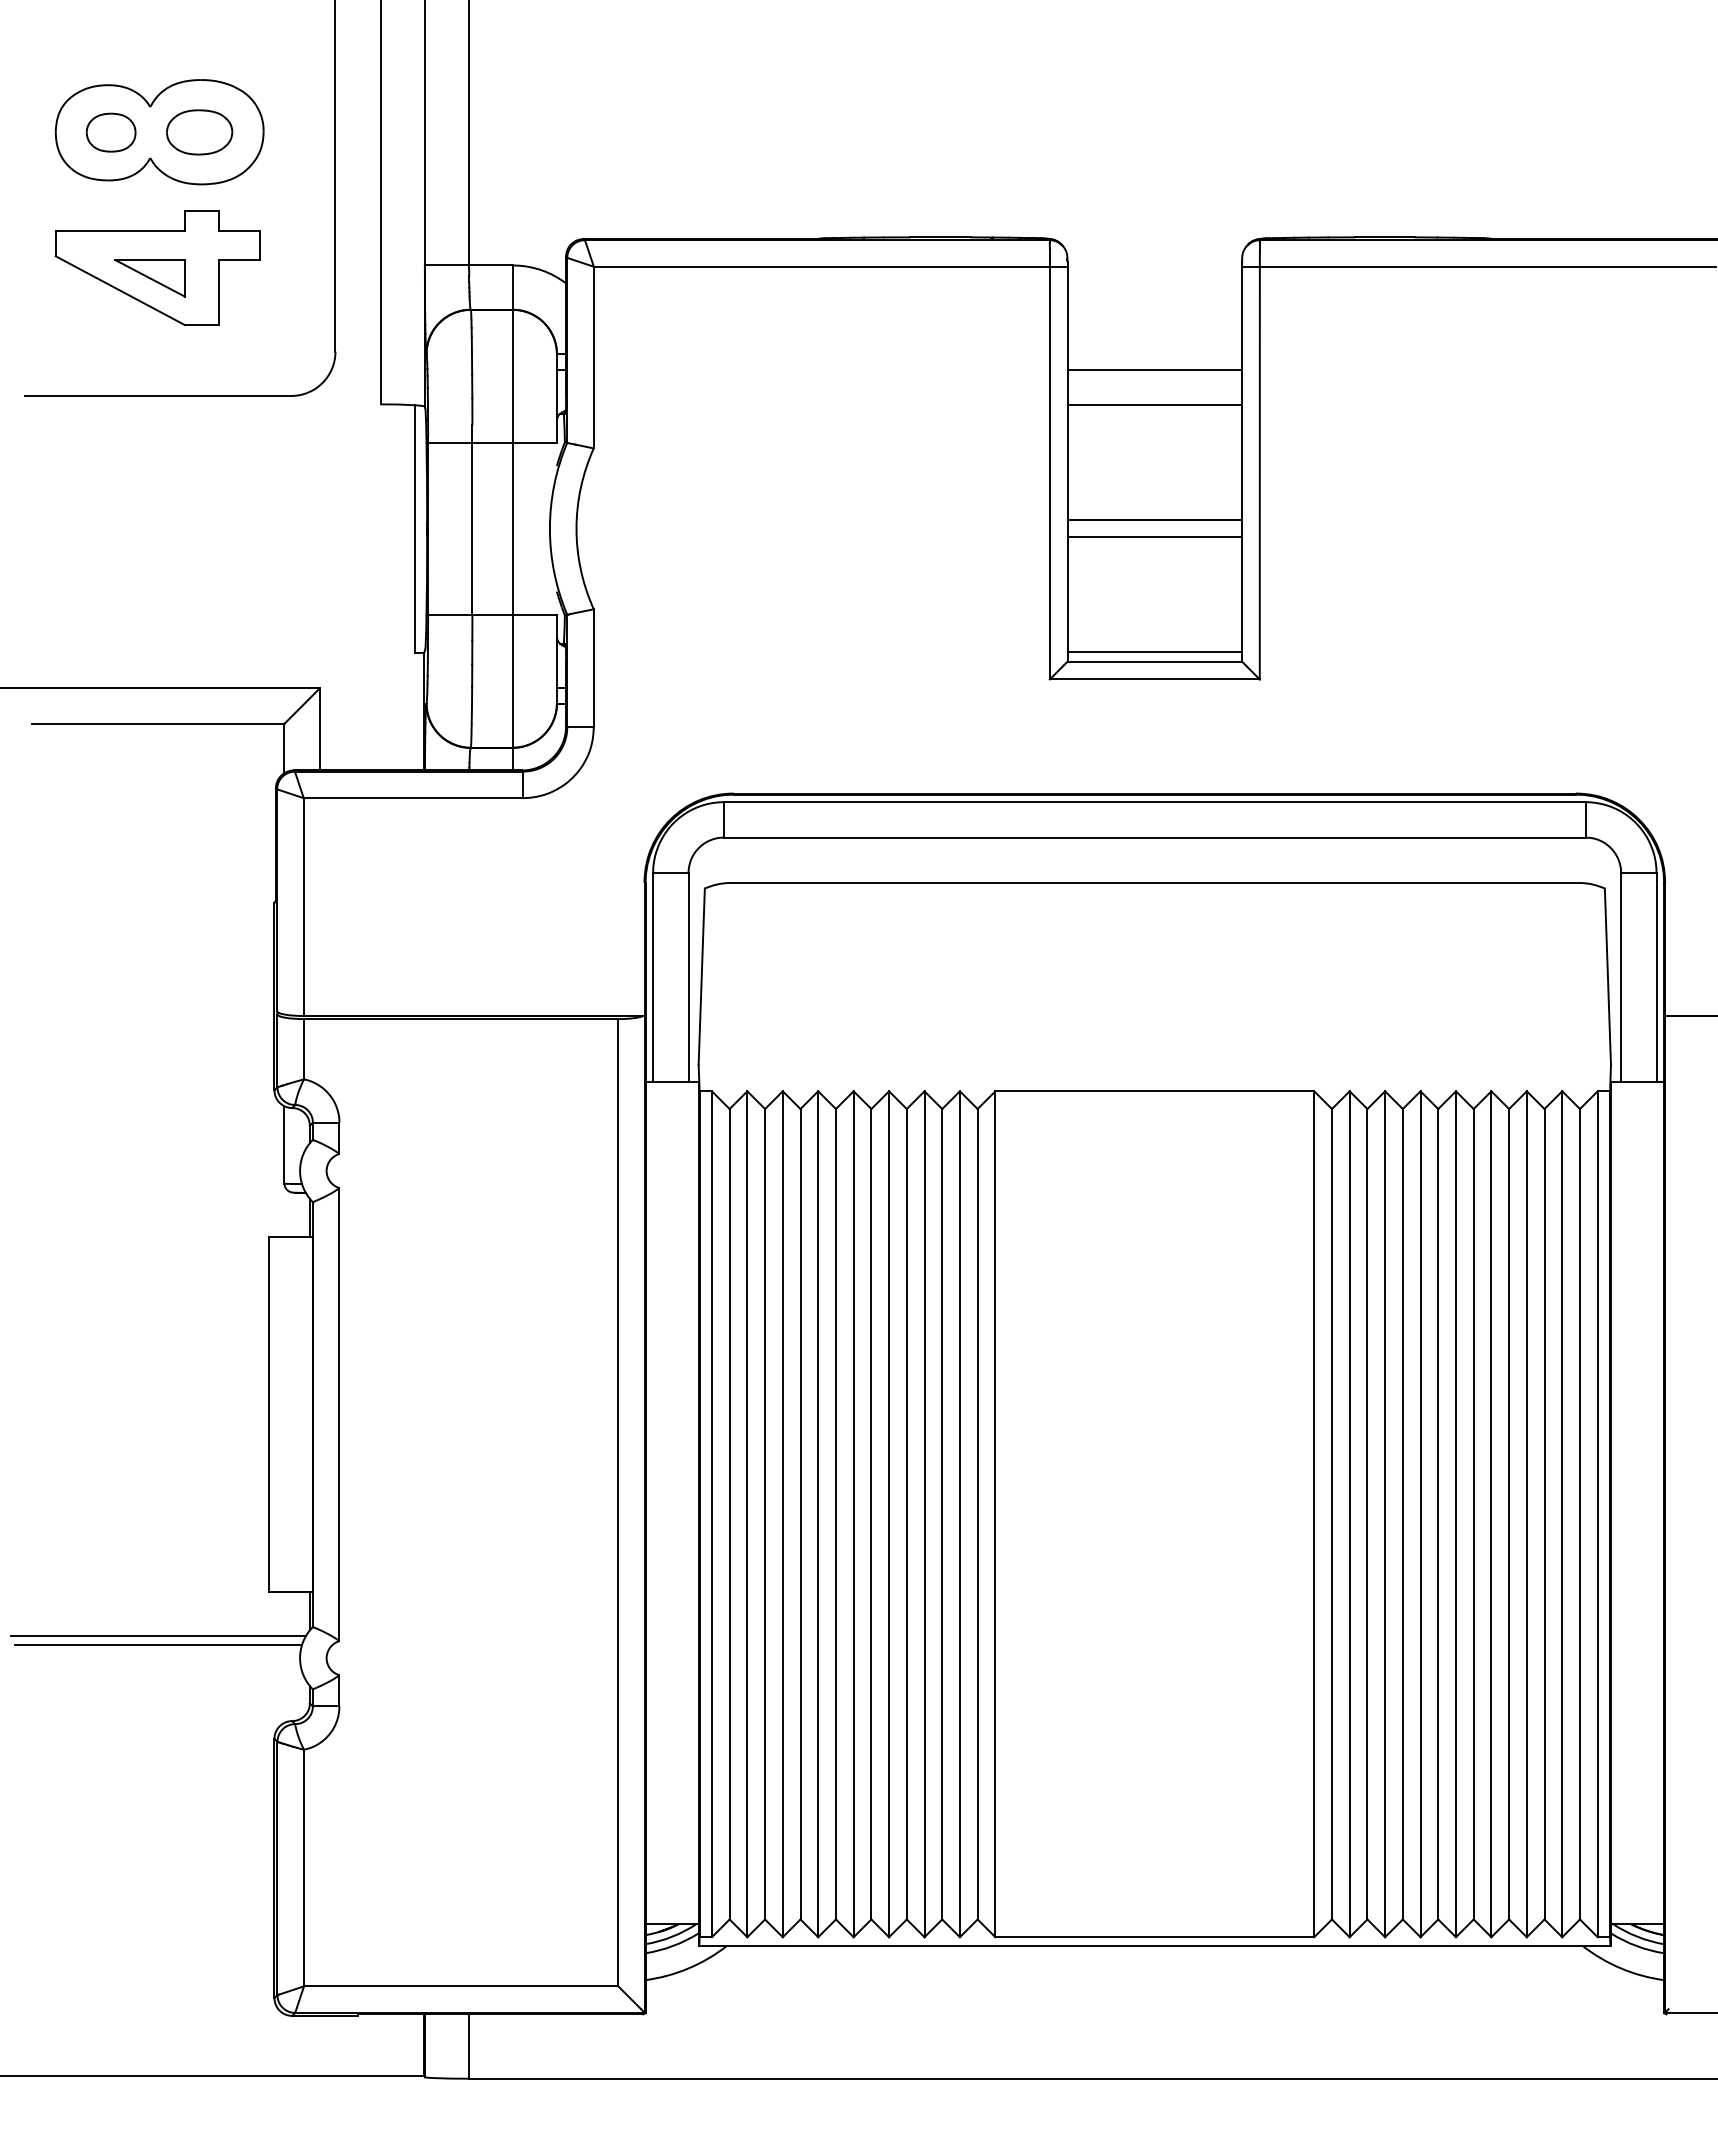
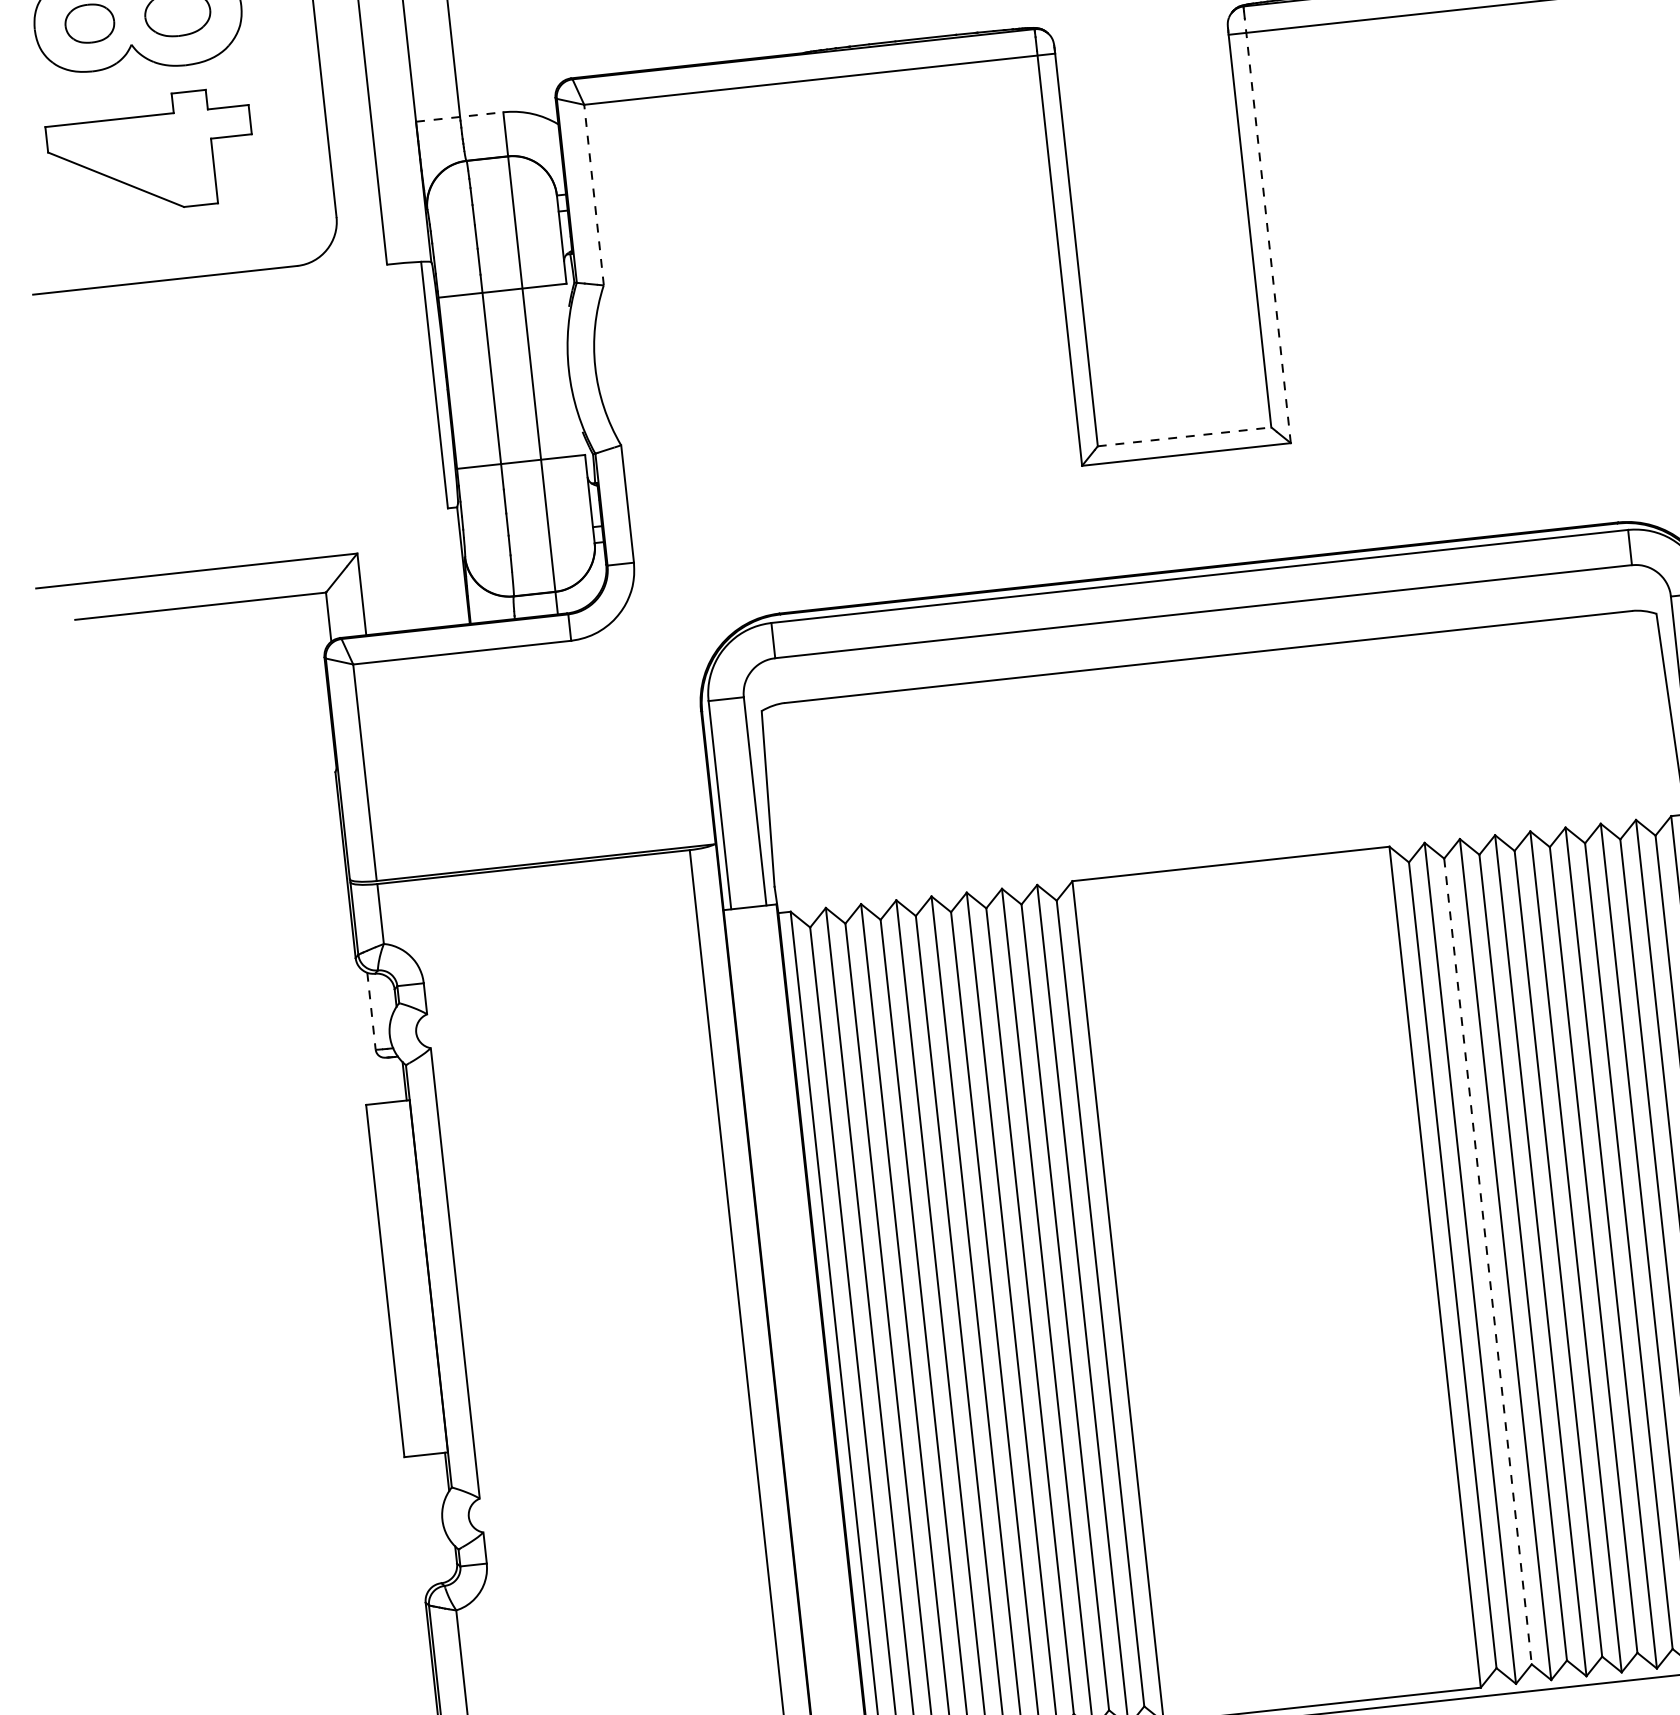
line: (468, 265) -> (459, 117), solid -> dashed
part: (149, 278) -> (143, 164), removed
line: (593, 357) -> (593, 195), solid -> dashed
line: (1154, 370) -> (1152, 147), removed
line: (1154, 405) -> (1156, 182), removed
line: (1259, 465) -> (1267, 230), solid -> dashed
line: (1154, 520) -> (1168, 296), removed
line: (1154, 537) -> (1170, 313), removed
line: (1154, 652) -> (1183, 427), removed
line: (1155, 661) -> (1185, 436), solid -> dashed
line: (284, 1144) -> (371, 1010), solid -> dashed
line: (1367, 1514) -> (1488, 1261), solid -> dashed
line: (157, 1636) -> (298, 1513), removed
line: (158, 1645) -> (300, 1522), removed

